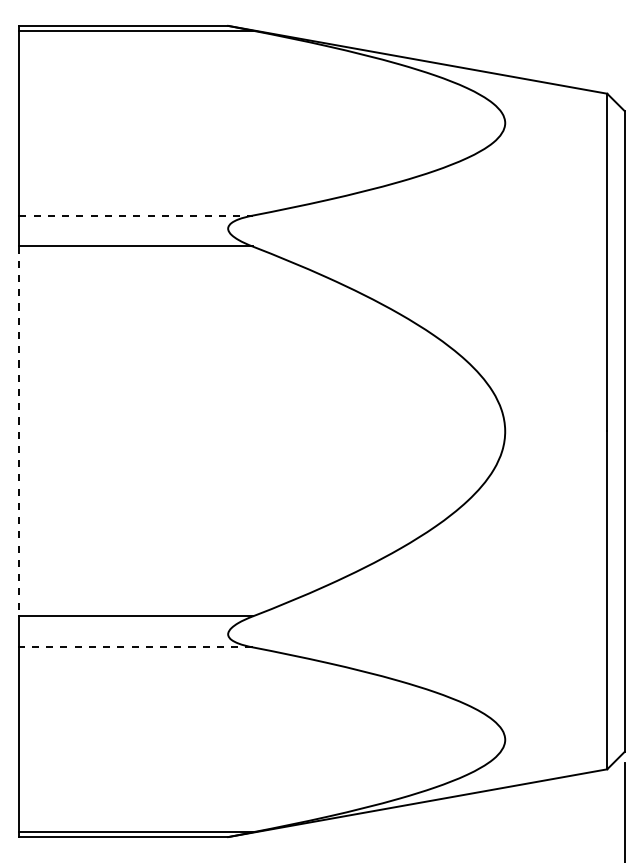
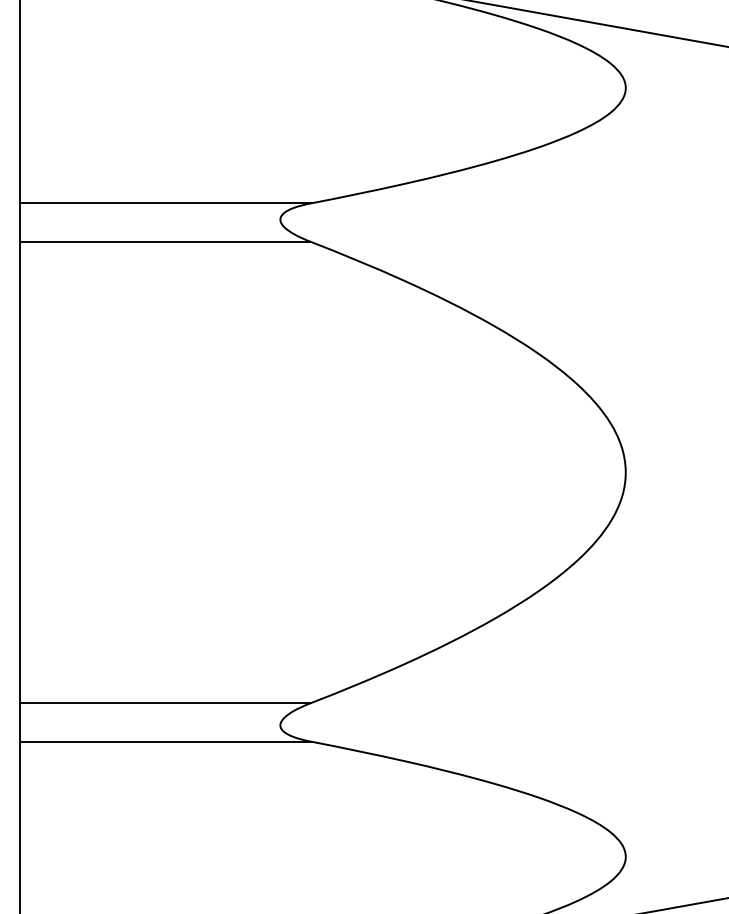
line: (135, 215) -> (164, 203), dashed -> solid
line: (19, 431) -> (20, 472), dashed -> solid
line: (135, 647) -> (164, 741), dashed -> solid

